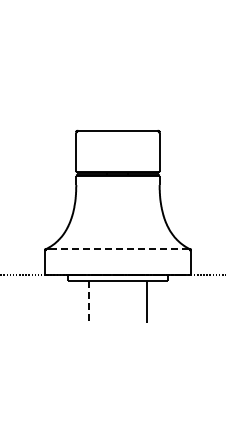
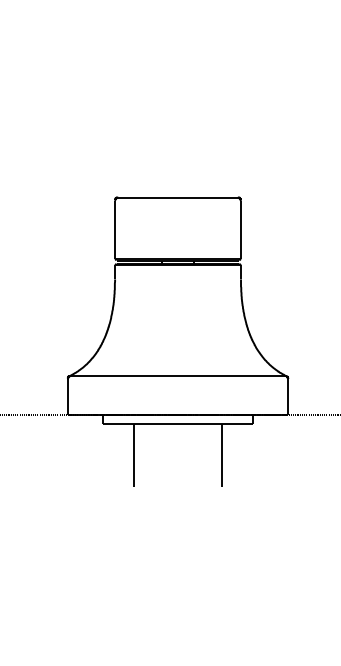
line: (117, 249) -> (177, 376), dashed -> solid
line: (88, 301) -> (133, 455), dashed -> solid

